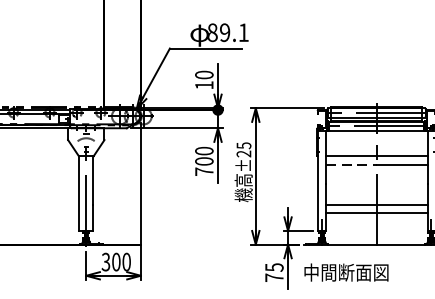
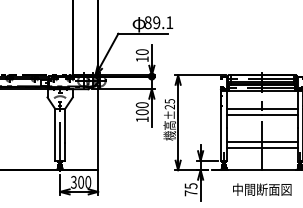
line: (351, 164) -> (244, 114), dashed -> solid
text: (204, 171) -> (142, 119), 700 -> 100
text: (346, 272) -> (262, 189), moved

